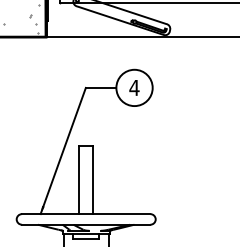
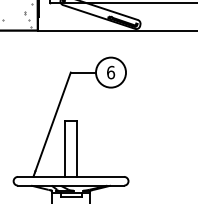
text: (133, 87) -> (110, 72), 4 -> 6

